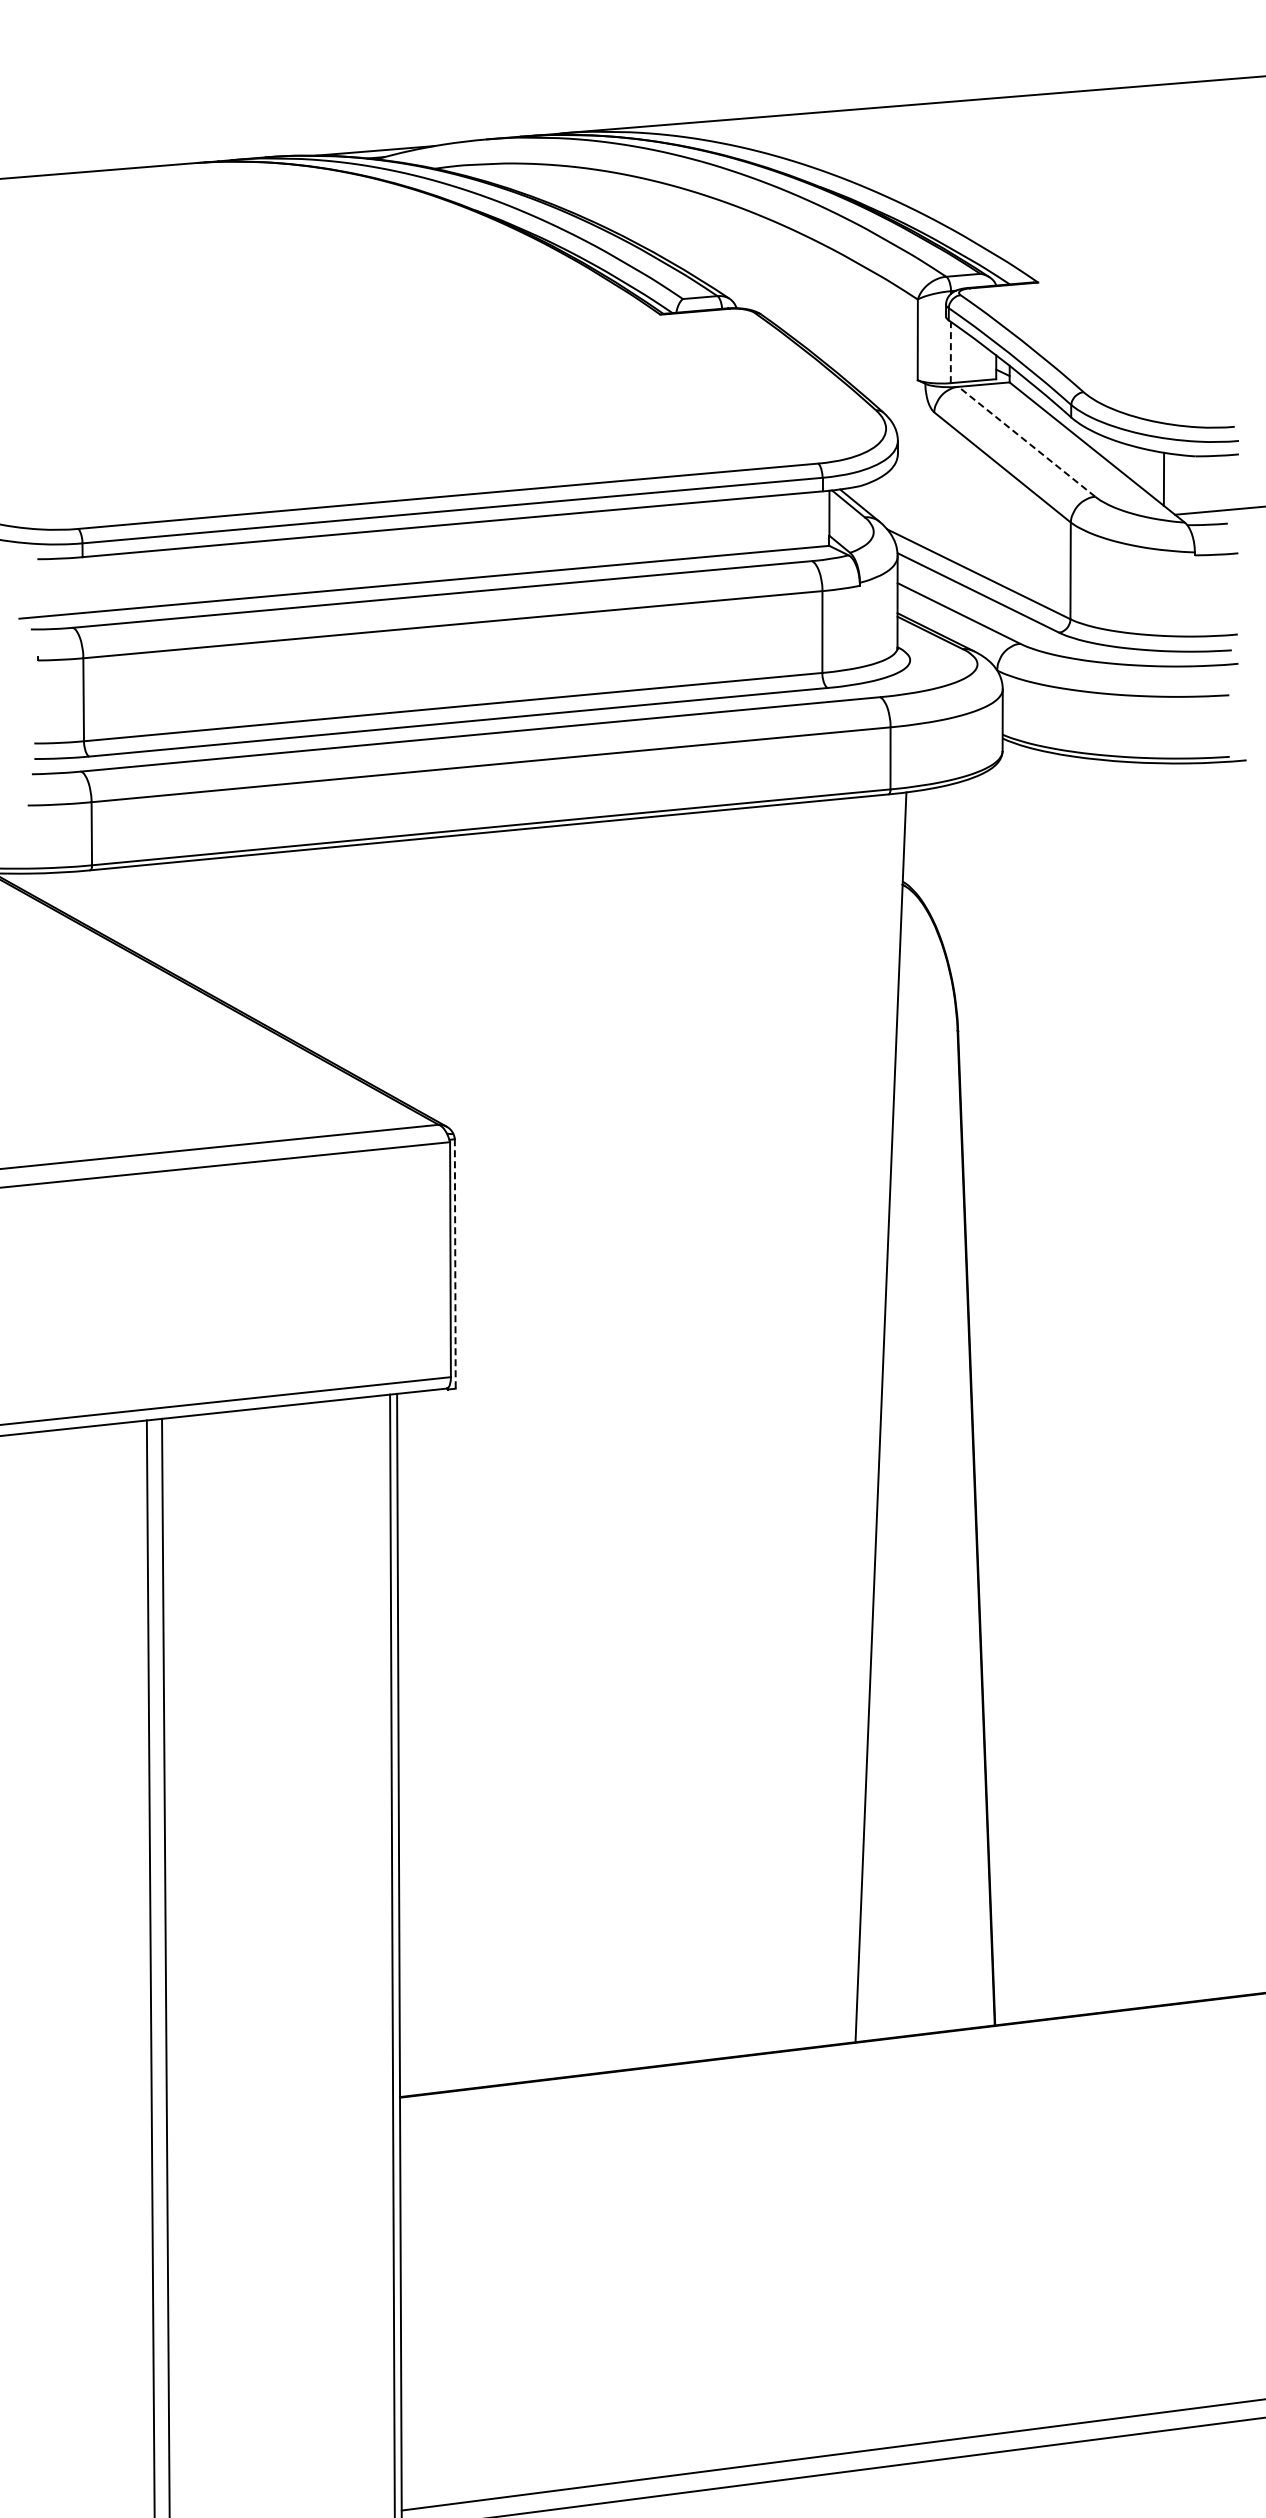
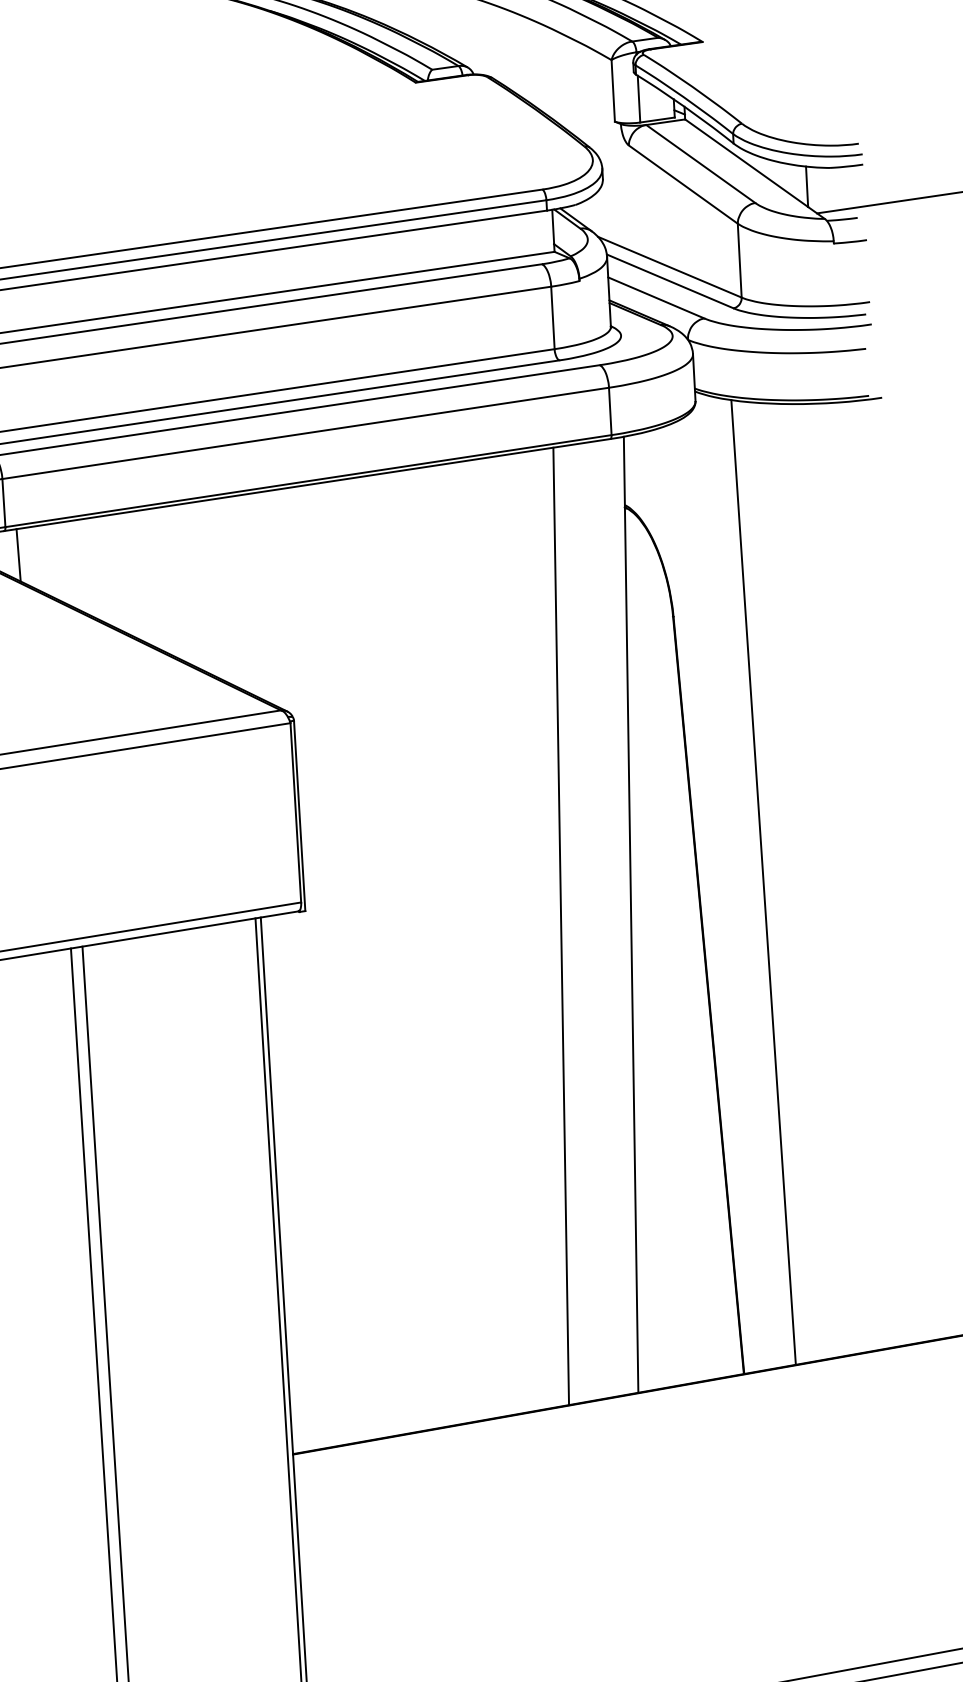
line: (950, 352) -> (638, 99), dashed -> solid
line: (1026, 441) -> (700, 163), dashed -> solid
line: (107, 902) -> (18, 554), added
line: (455, 1263) -> (299, 815), dashed -> solid
line: (1056, 1384) -> (763, 882), added
line: (788, 1427) -> (560, 926), added

